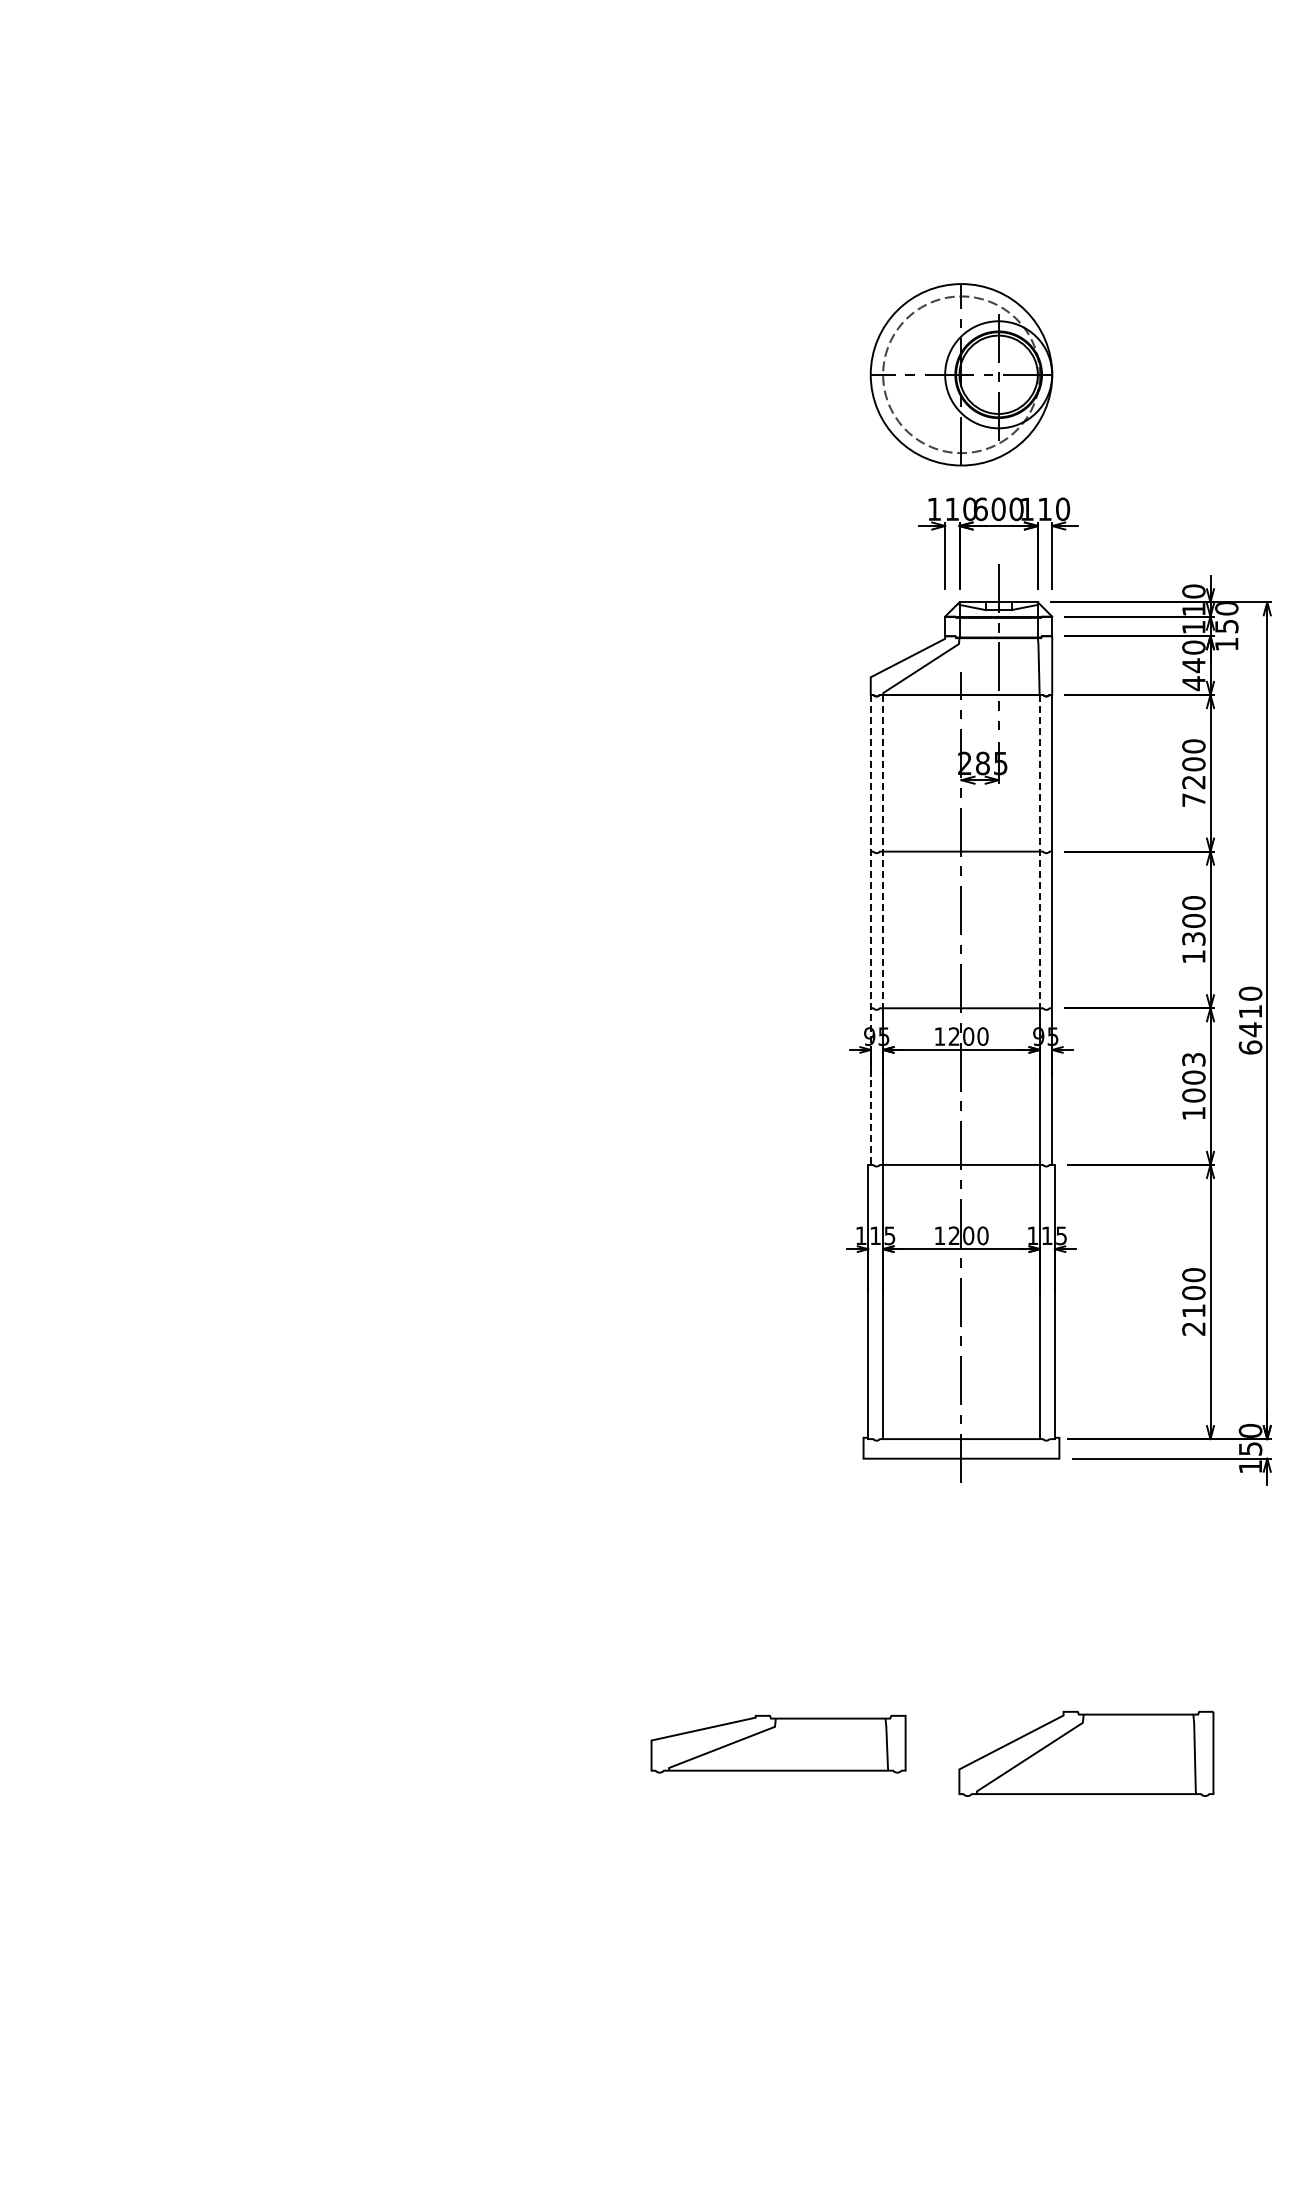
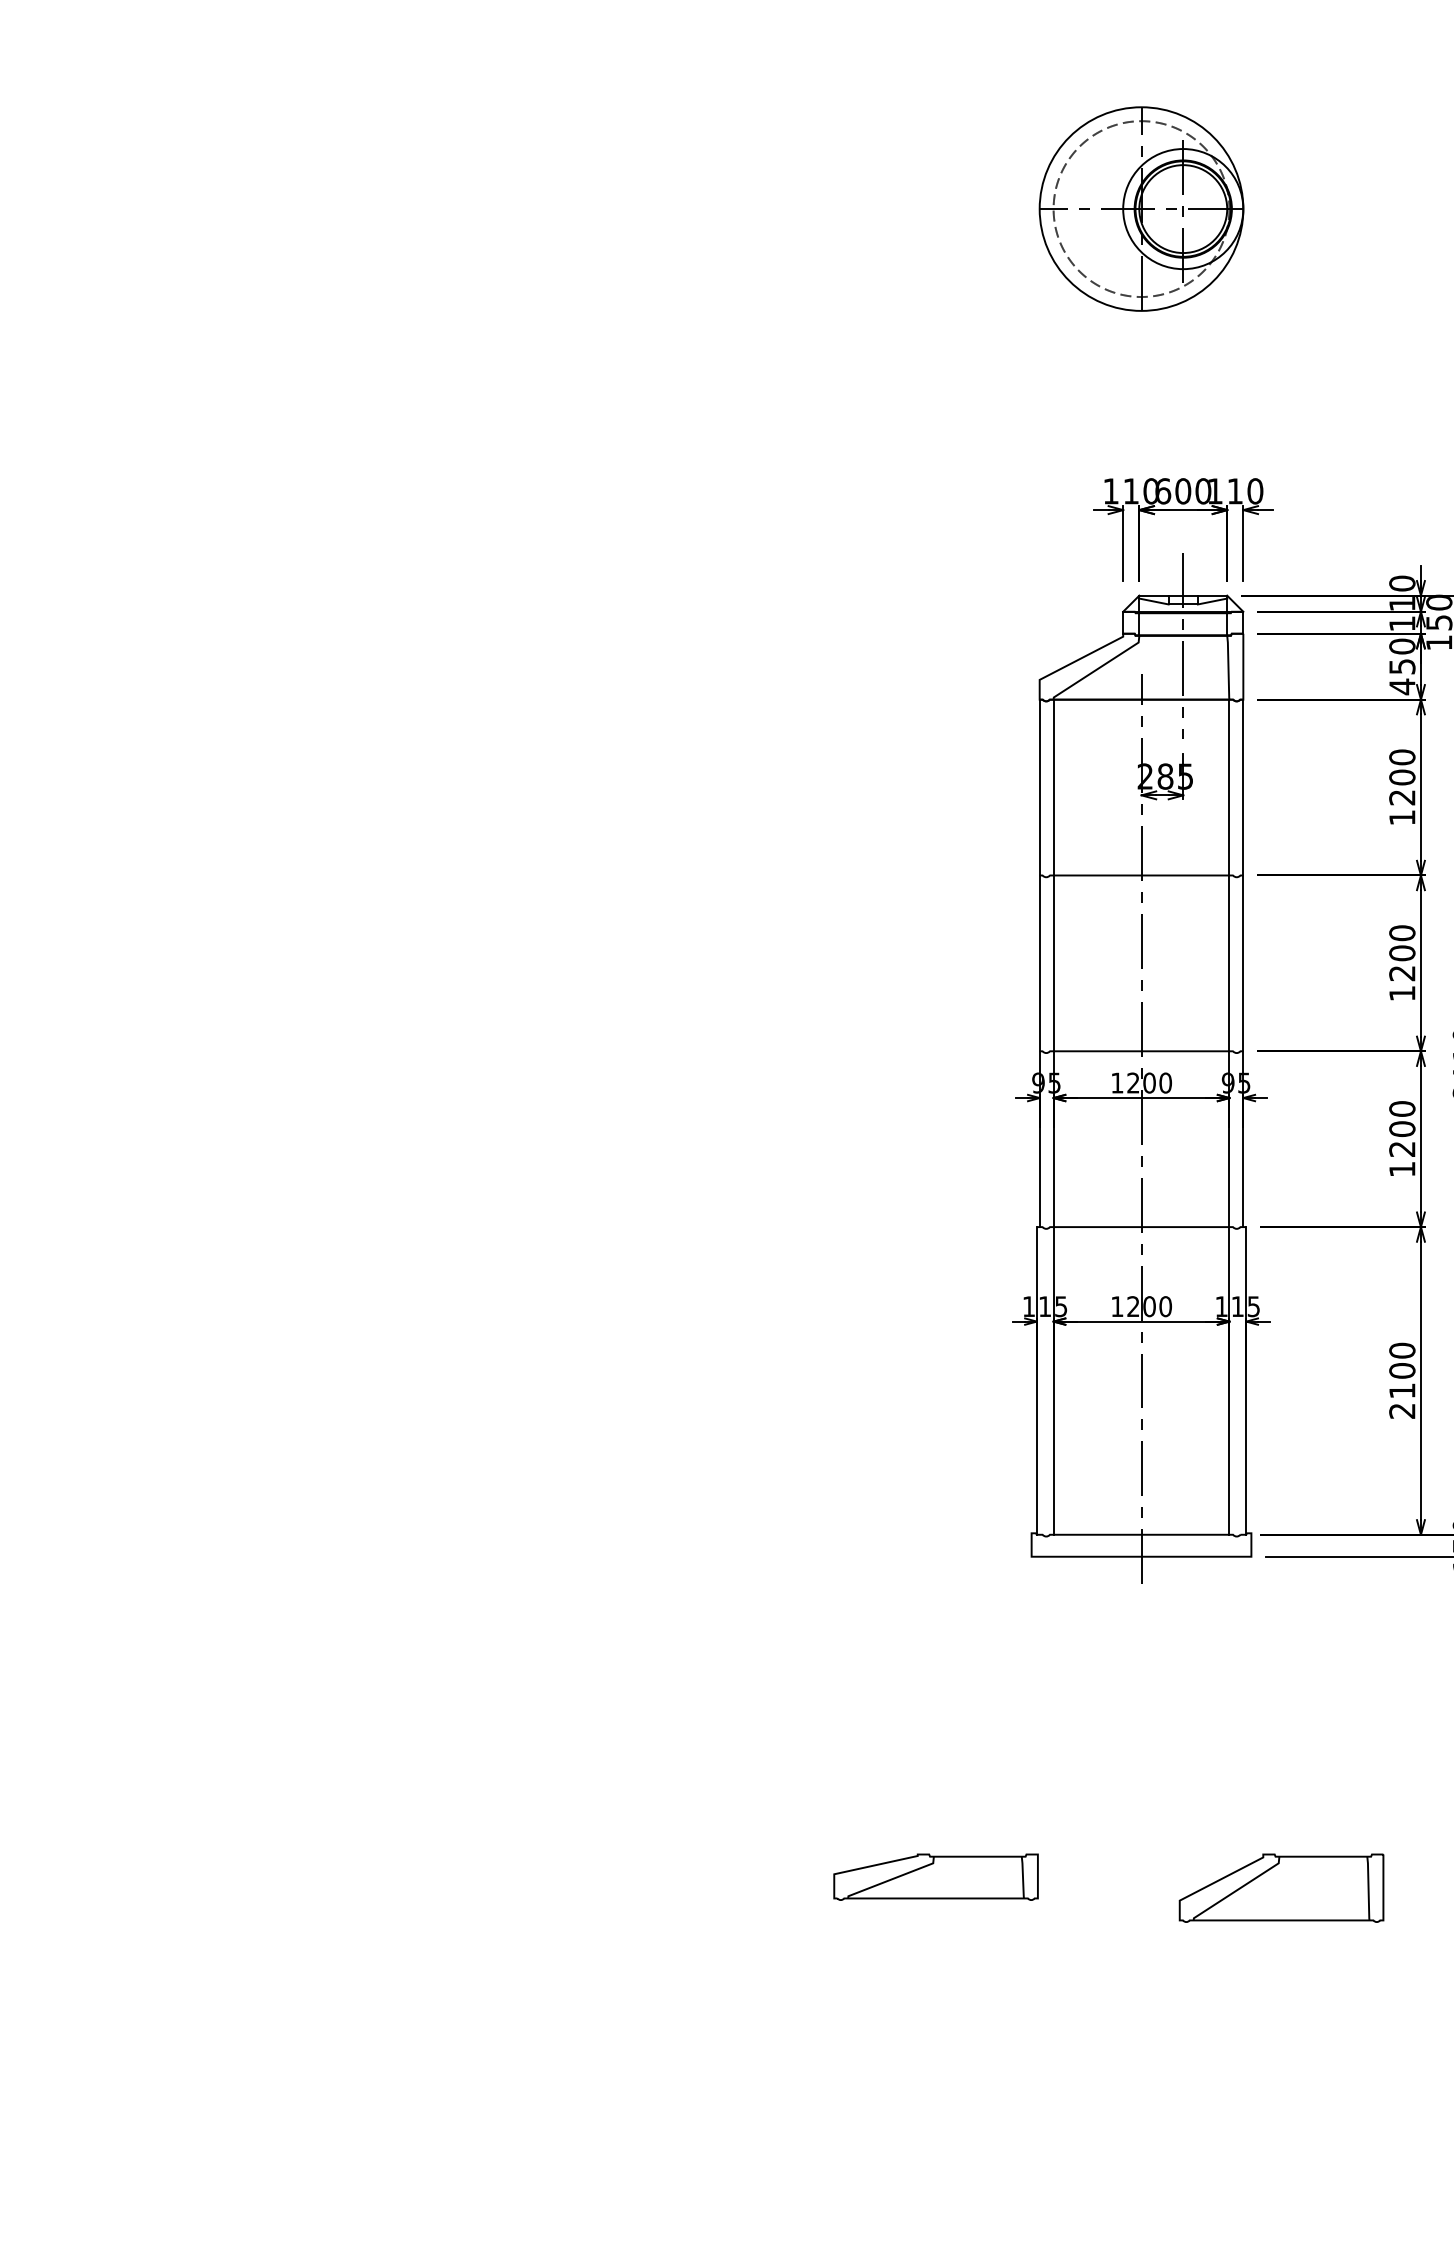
part: (961, 374) -> (1141, 208), moved
text: (1193, 665) -> (1401, 666), 440 -> 450
text: (1193, 799) -> (1401, 816), 7200 -> 1200
line: (883, 851) -> (1054, 875), dashed -> solid
line: (1039, 851) -> (1229, 875), dashed -> solid
line: (870, 929) -> (1039, 962), dashed -> solid
text: (1193, 938) -> (1401, 972), 1300 -> 1200
text: (1193, 1077) -> (1401, 1128), 1003 -> 1200
part: (777, 1744) -> (935, 1877), size x0.71
part: (1085, 1754) -> (1280, 1888), size x0.71

